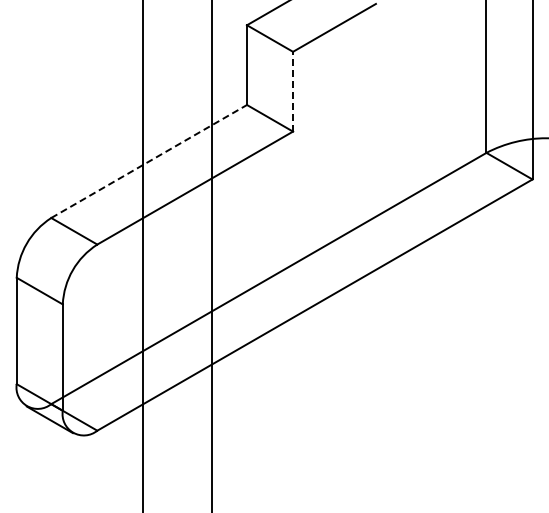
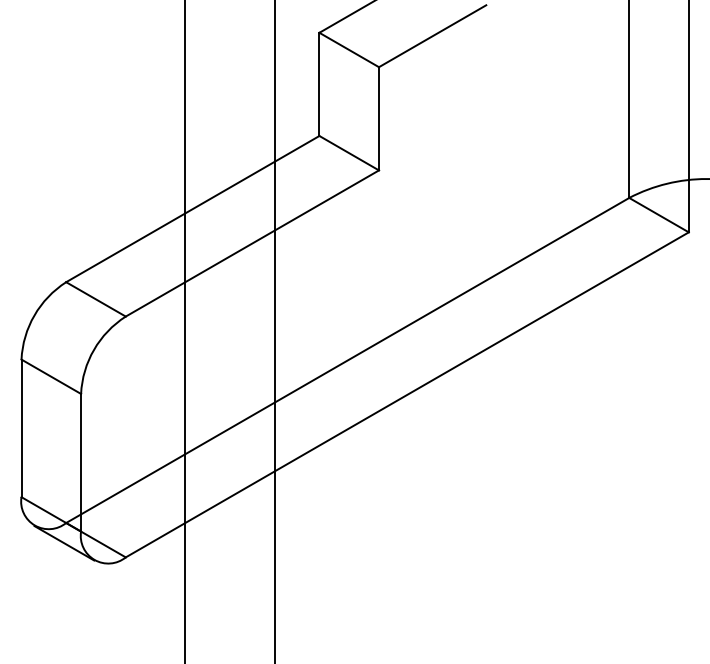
line: (293, 91) -> (379, 118), dashed -> solid
line: (149, 161) -> (193, 209), dashed -> solid

